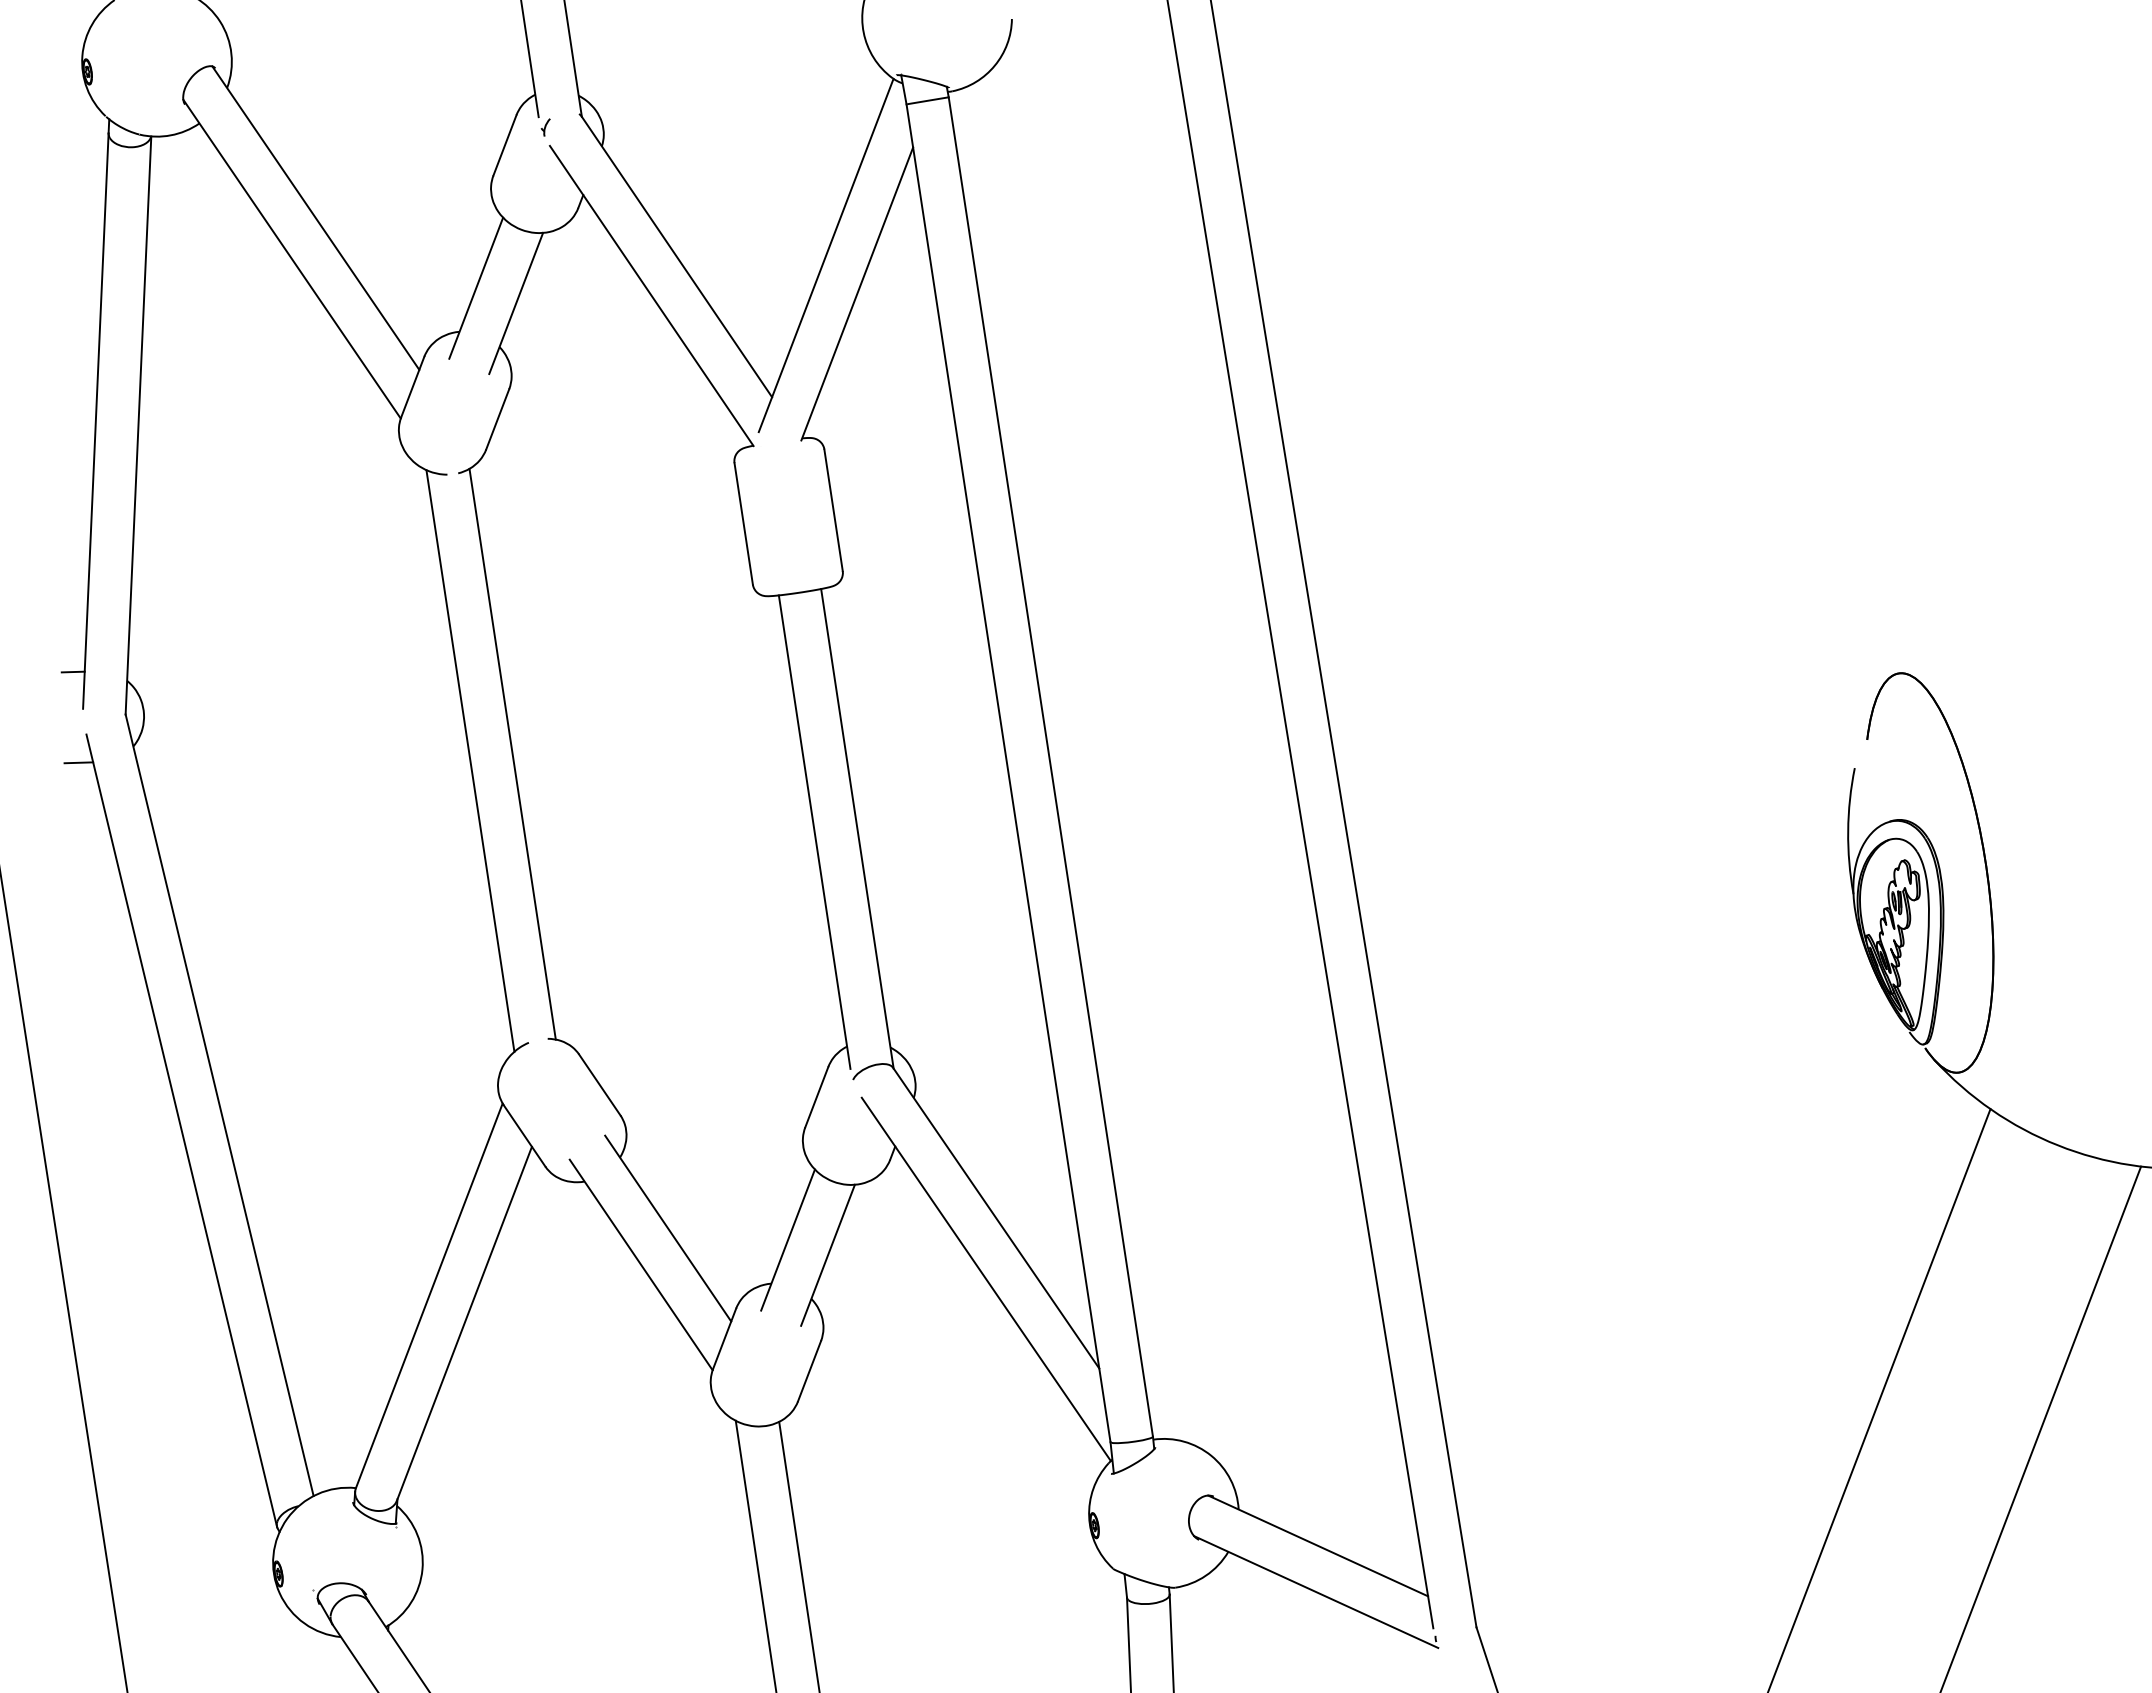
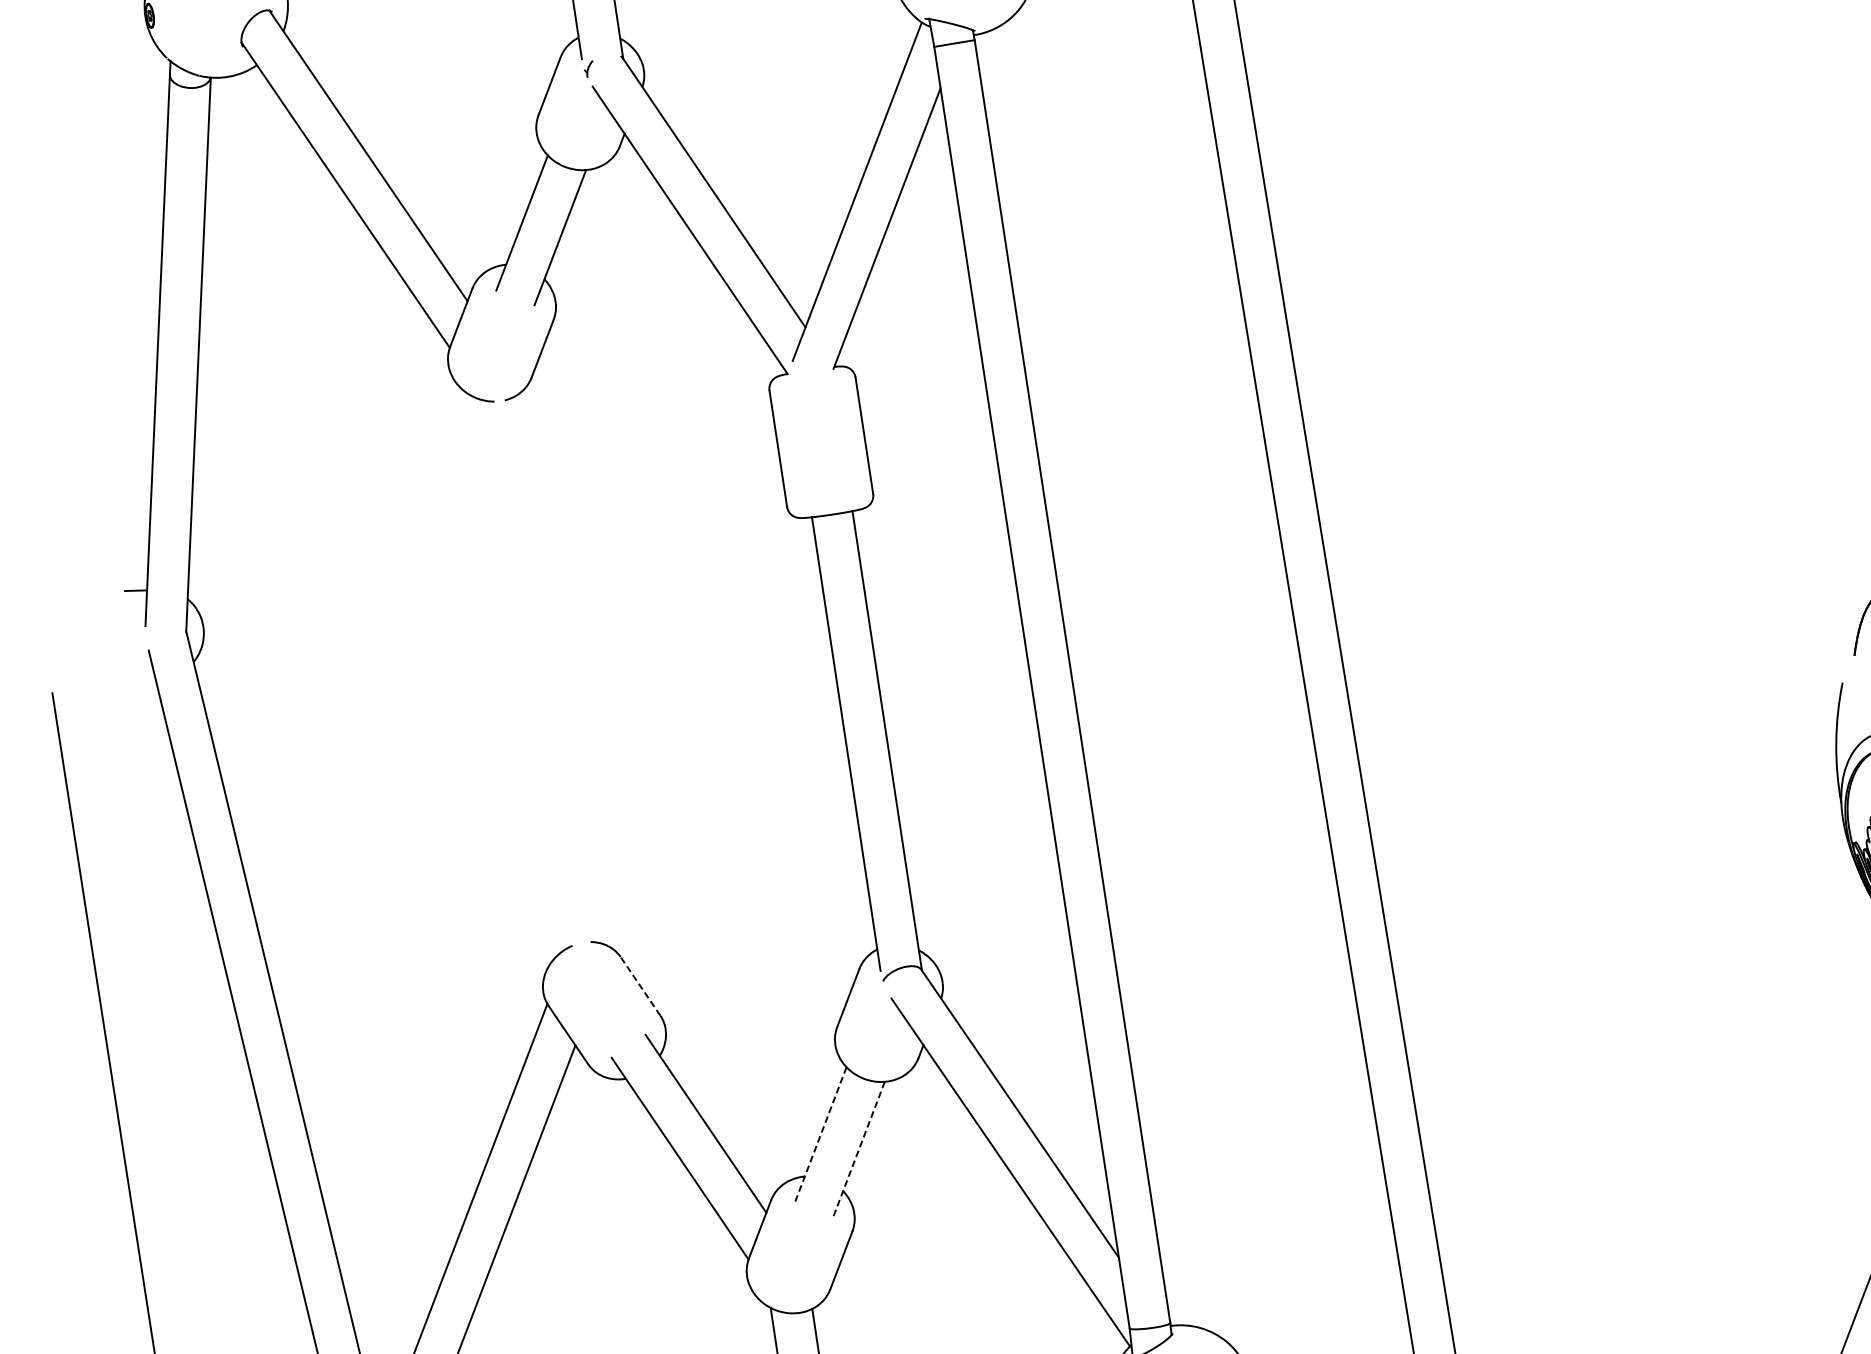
line: (512, 753) -> (556, 668), removed
line: (470, 760) -> (516, 675), removed
line: (78, 762) -> (141, 677), removed
line: (599, 1085) -> (640, 986), solid -> dashed
line: (788, 1240) -> (821, 1135), solid -> dashed
line: (827, 1255) -> (858, 1149), solid -> dashed

